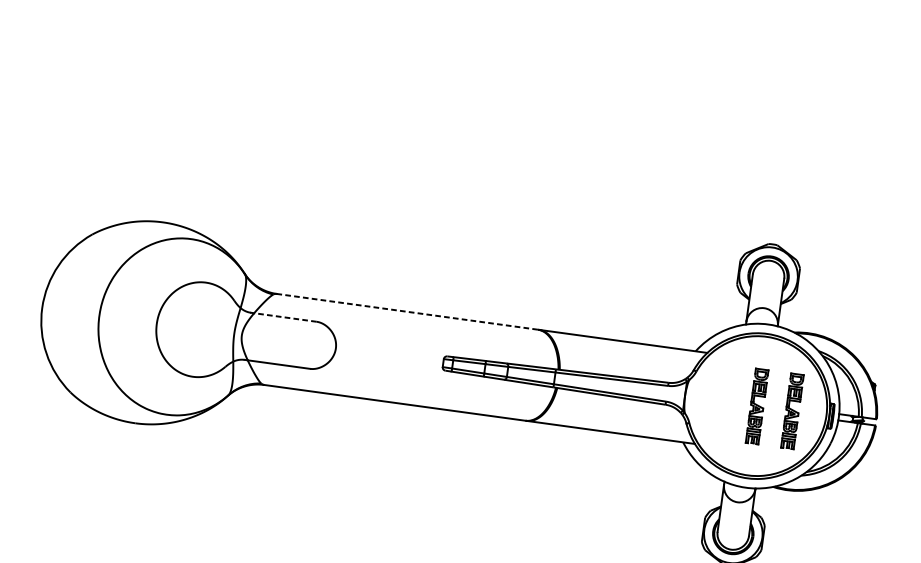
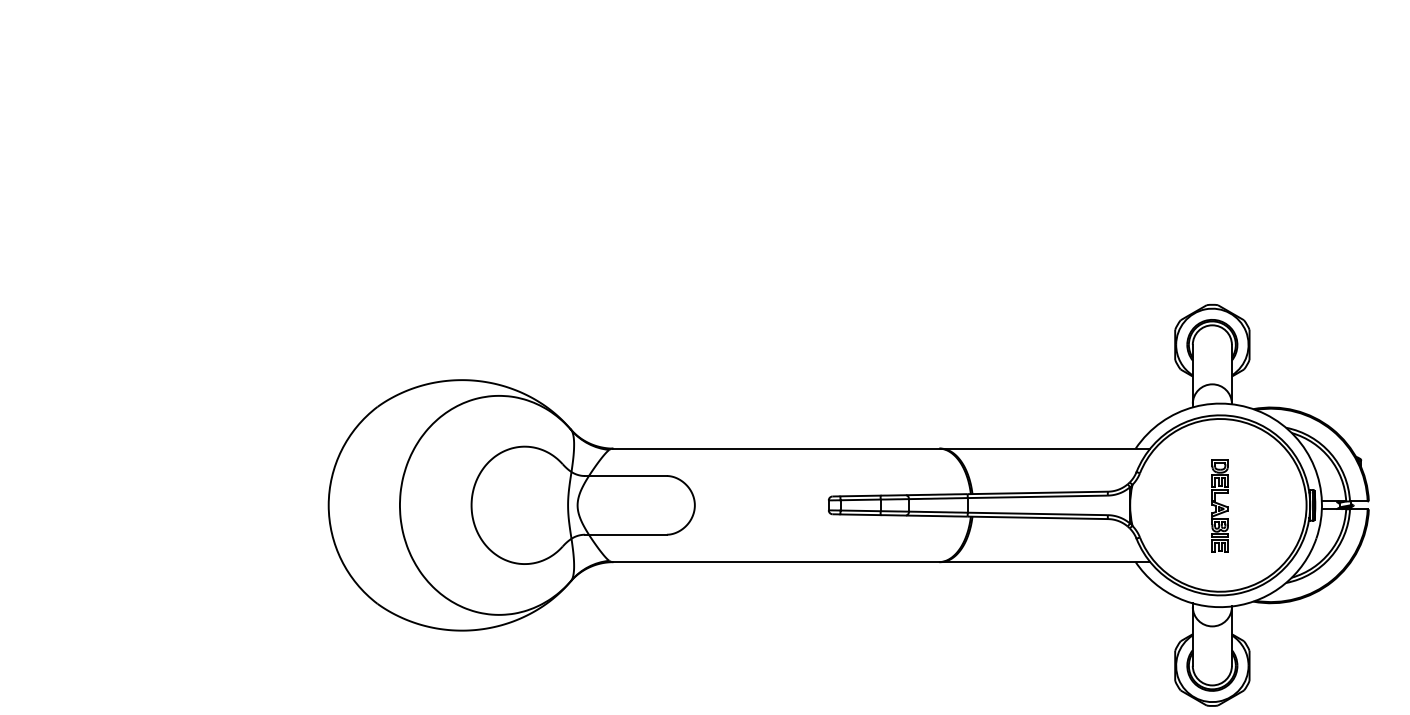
line: (407, 311) -> (776, 448), dashed -> solid
line: (285, 317) -> (627, 476), dashed -> solid
part: (791, 410) -> (1263, 505), removed

